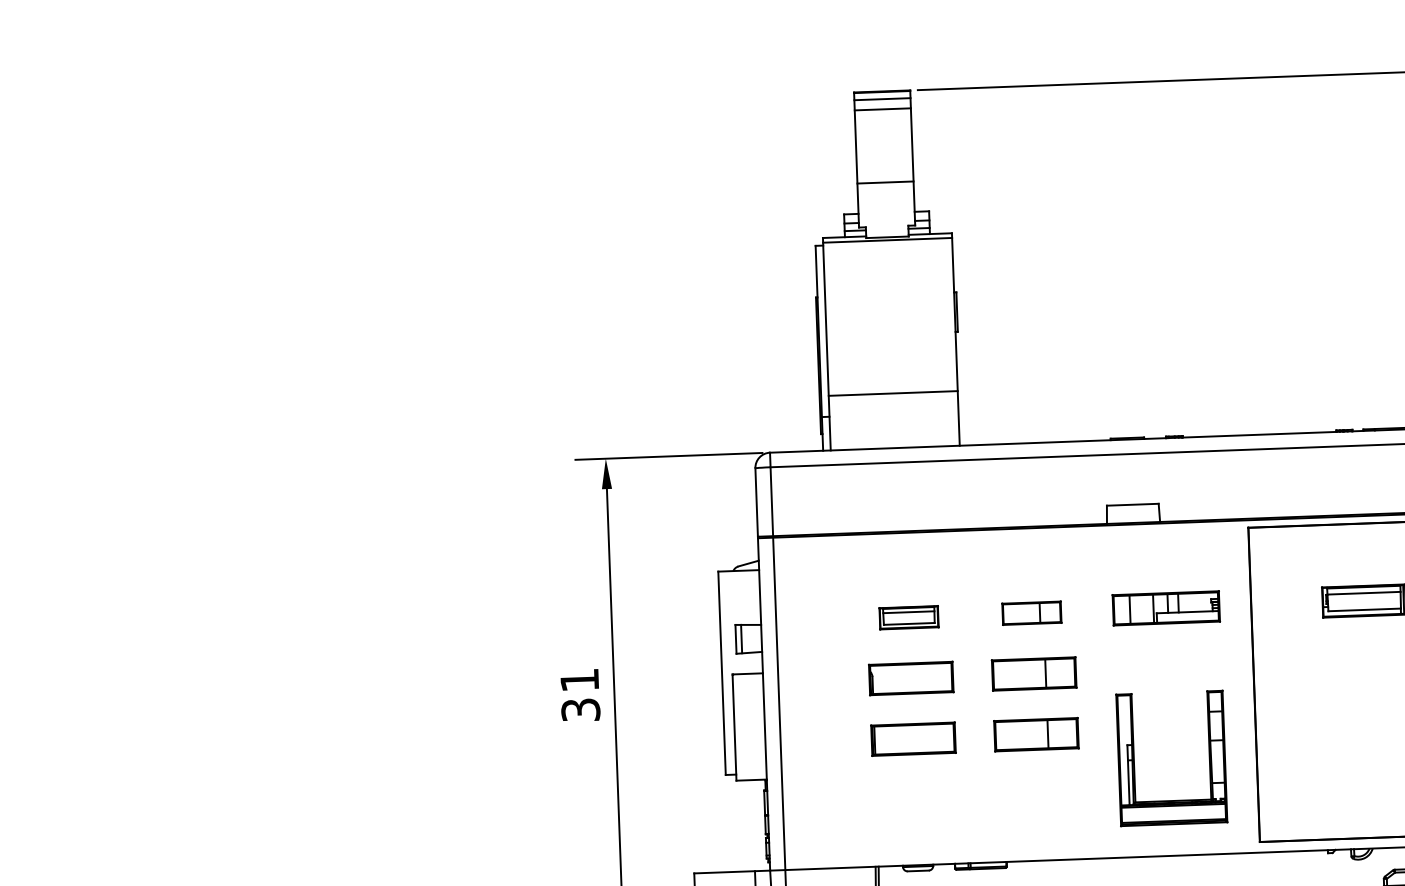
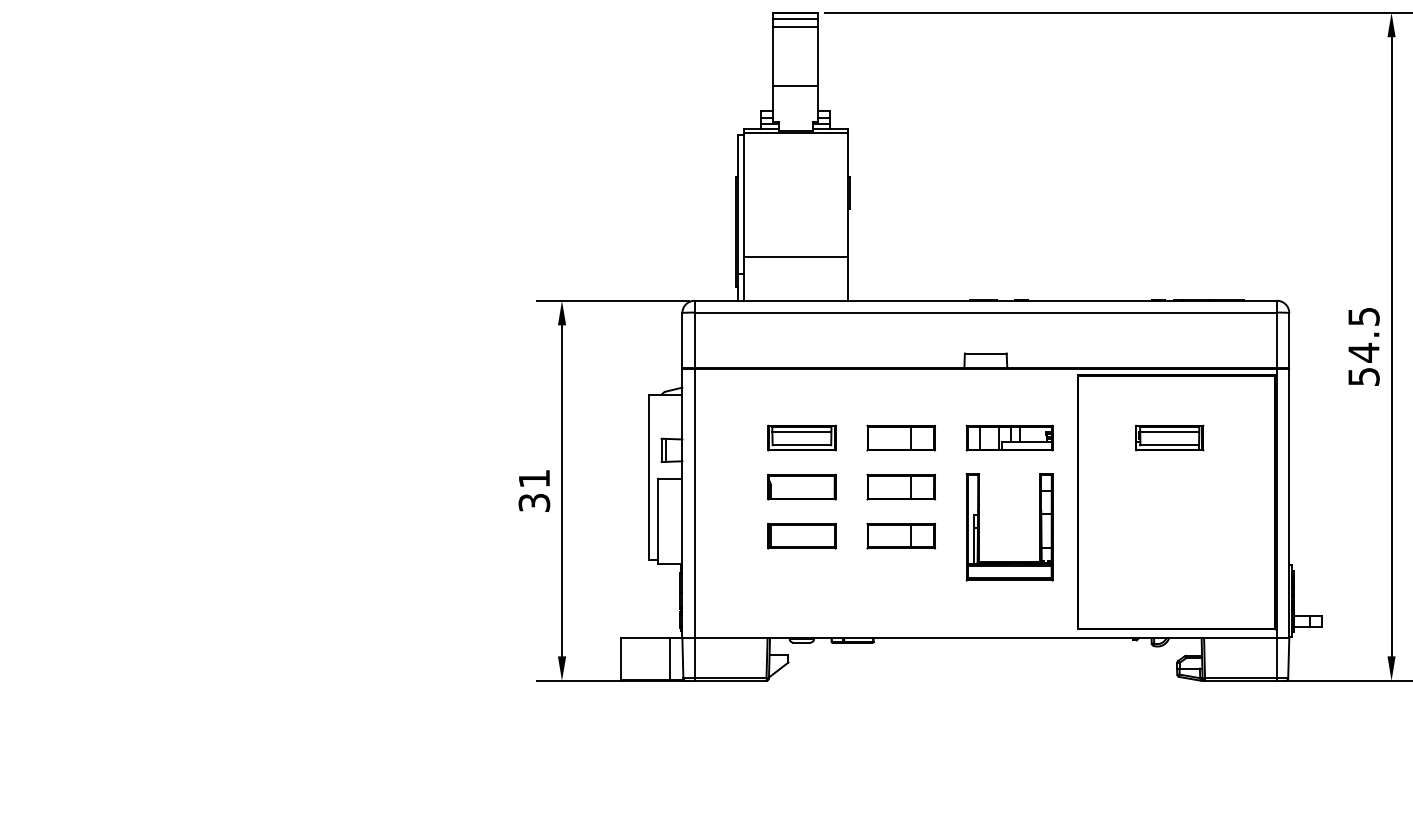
part: (1031, 612) -> (900, 437), size x1.43
part: (908, 617) -> (801, 437), size x1.43
part: (1134, 759) -> (979, 527), moved

